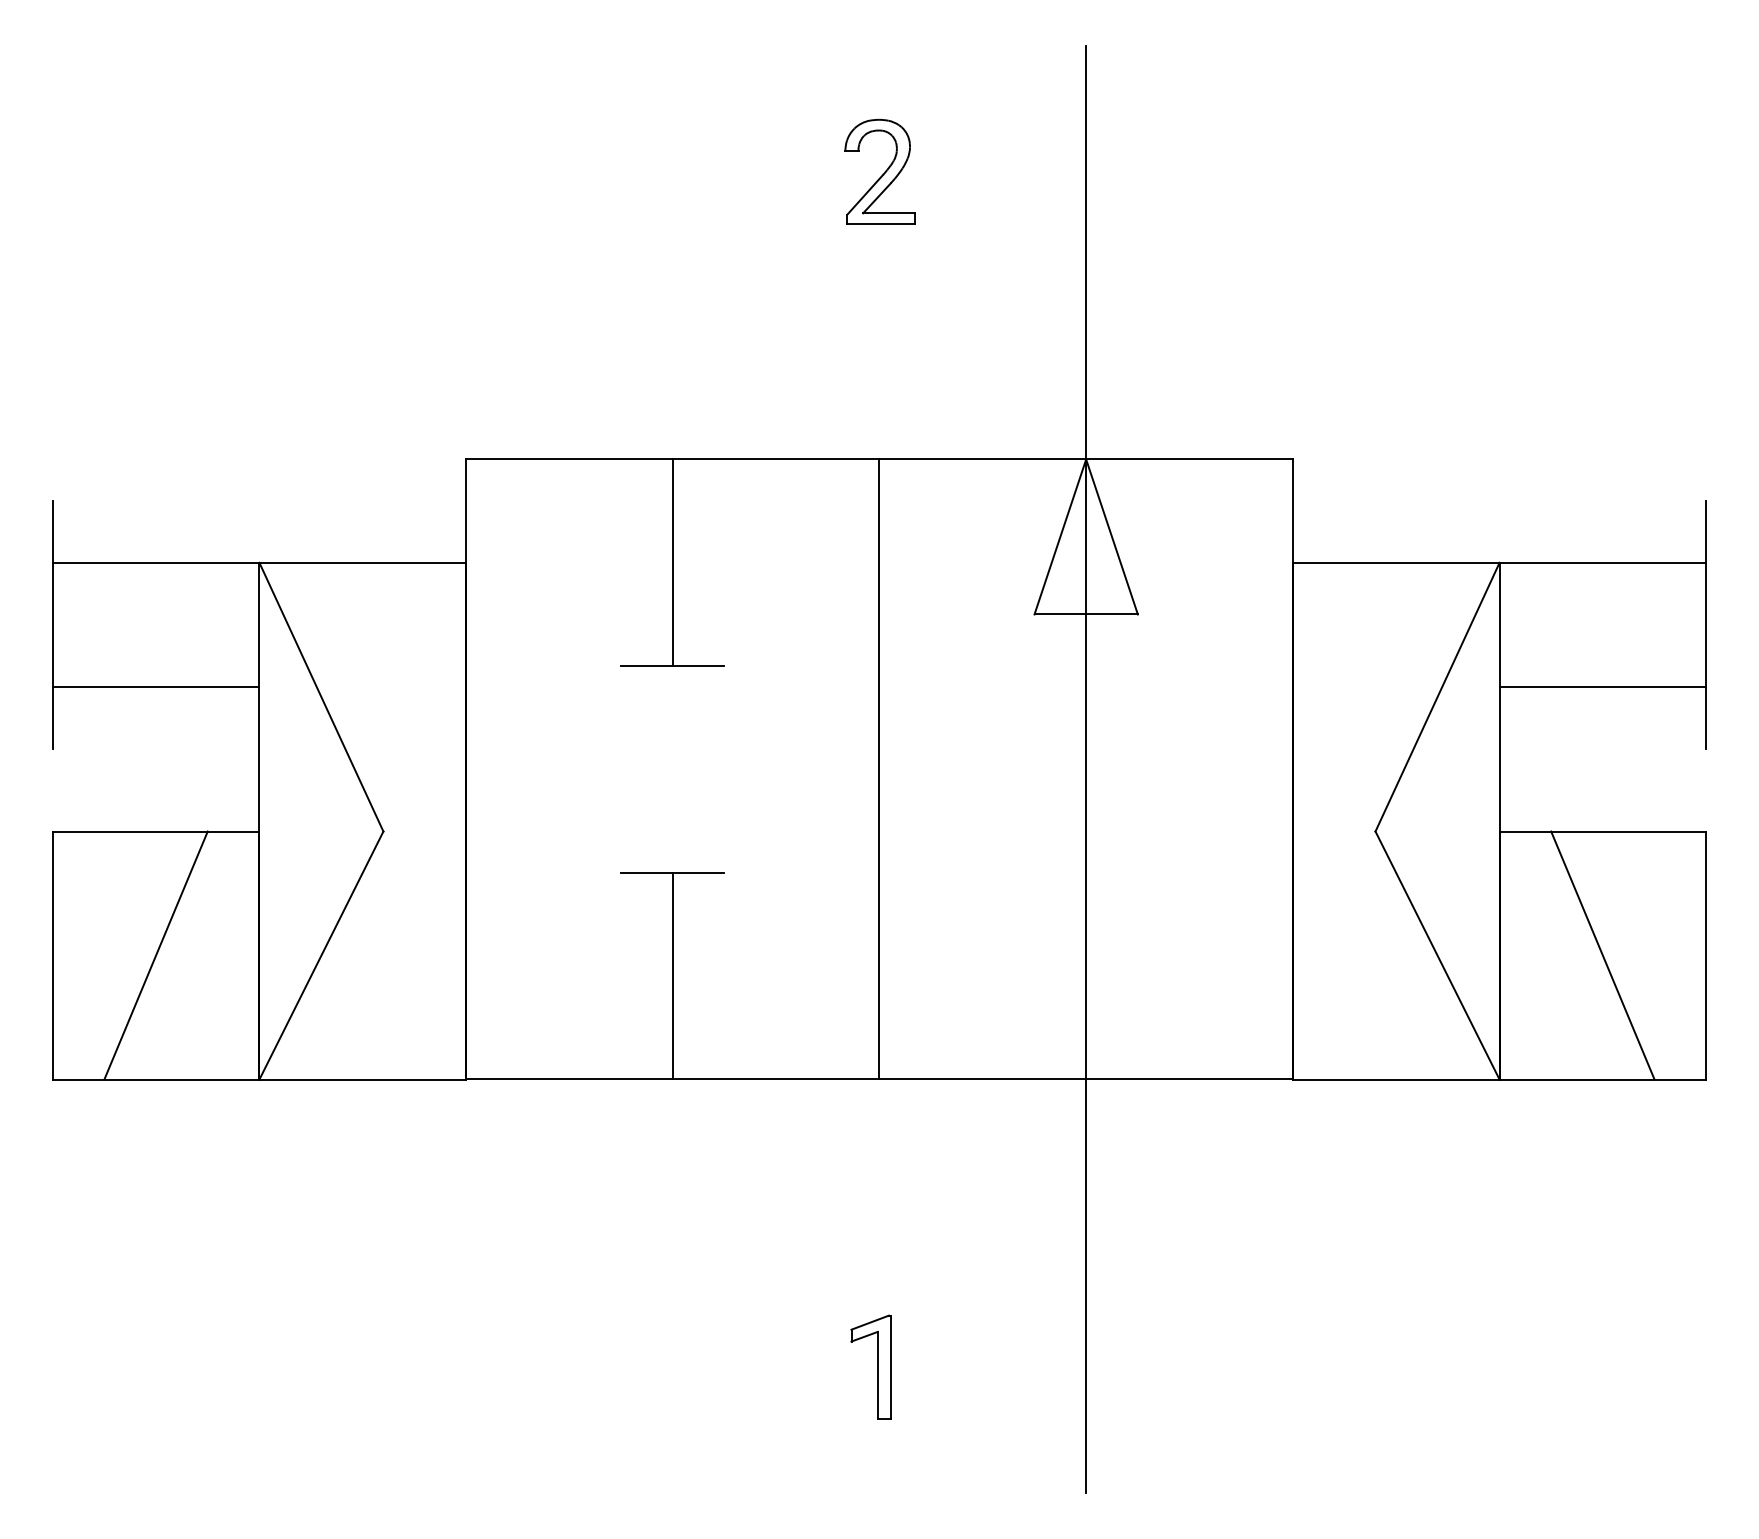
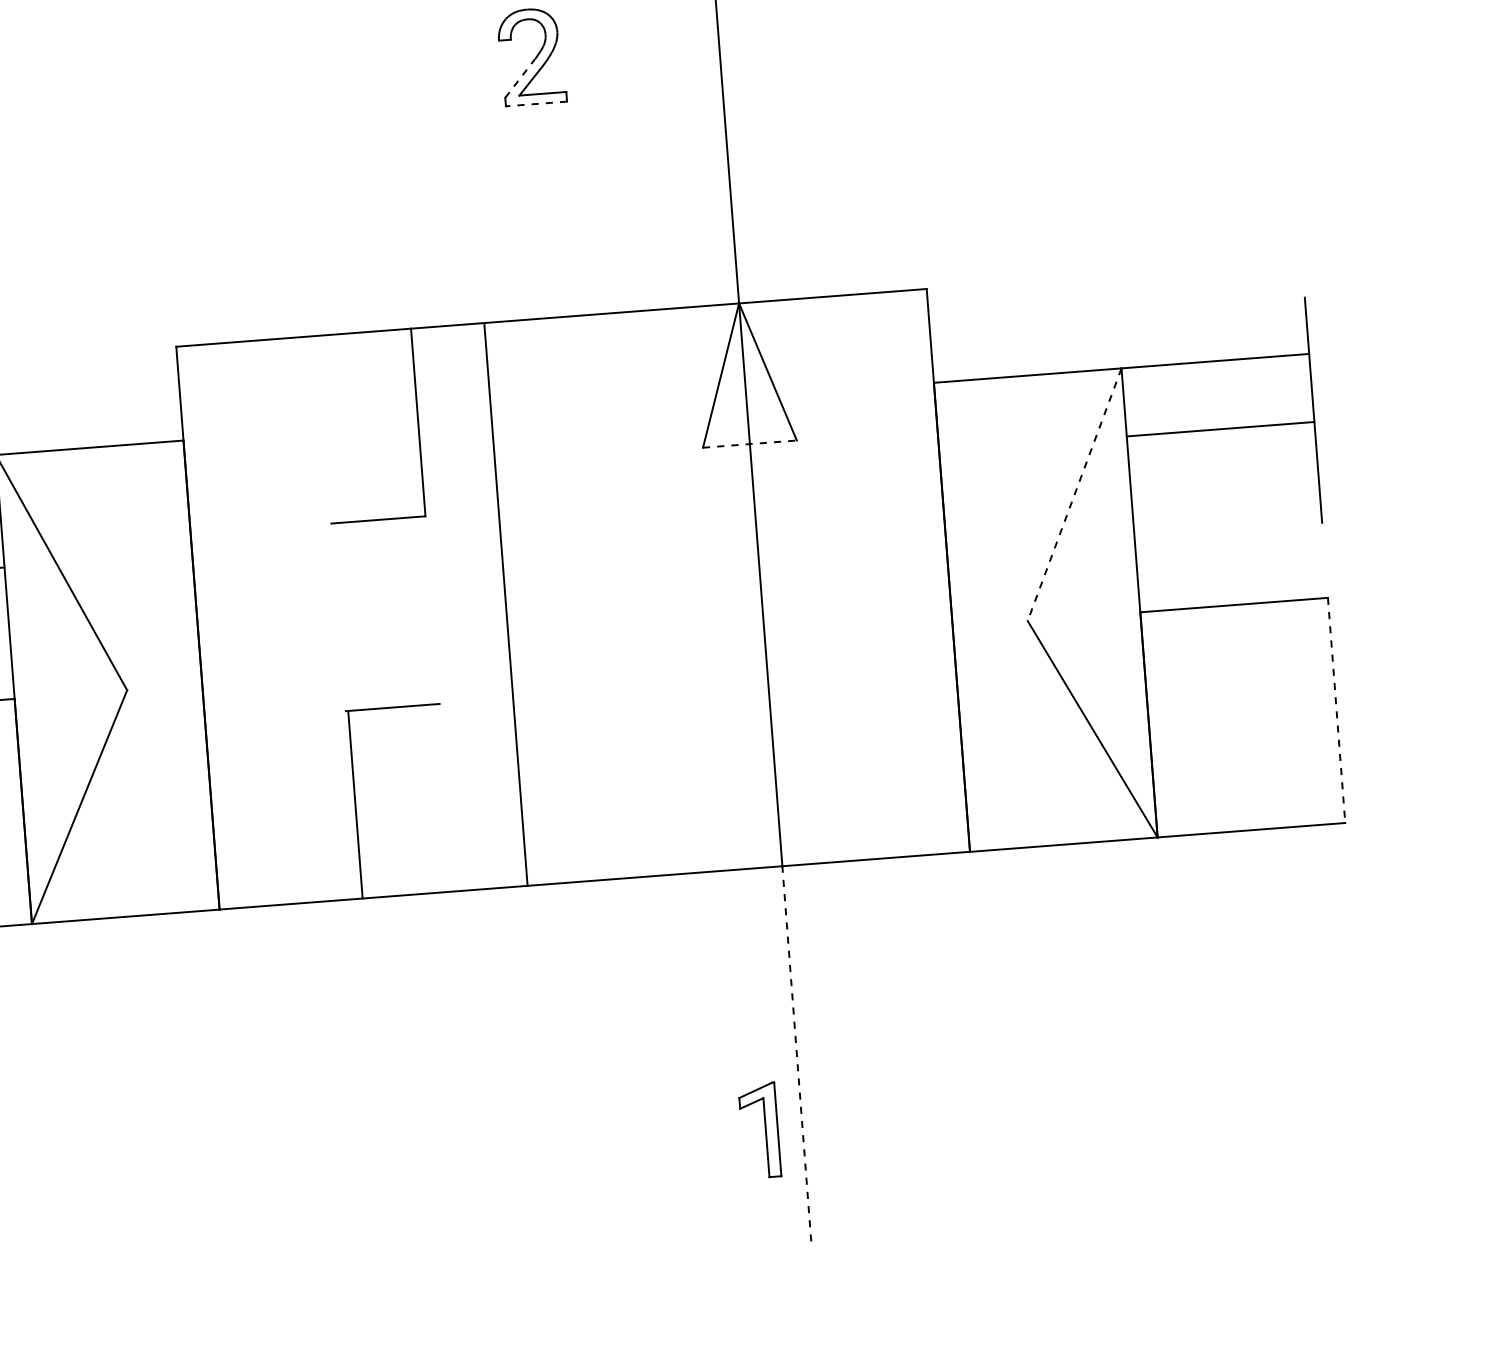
line: (865, 194) -> (520, 78), solid -> dashed
line: (881, 223) -> (536, 103), solid -> dashed
line: (672, 562) -> (417, 422), moved
line: (1086, 614) -> (750, 444), solid -> dashed
line: (1602, 686) -> (1220, 428), moved
line: (1437, 697) -> (1074, 494), solid -> dashed
line: (879, 769) -> (505, 604), moved
line: (1602, 955) -> (1242, 717), removed
line: (1706, 956) -> (1336, 711), solid -> dashed
line: (672, 975) -> (355, 804), moved
line: (1086, 1286) -> (797, 1054), solid -> dashed
part: (877, 1366) -> (765, 1129), moved

